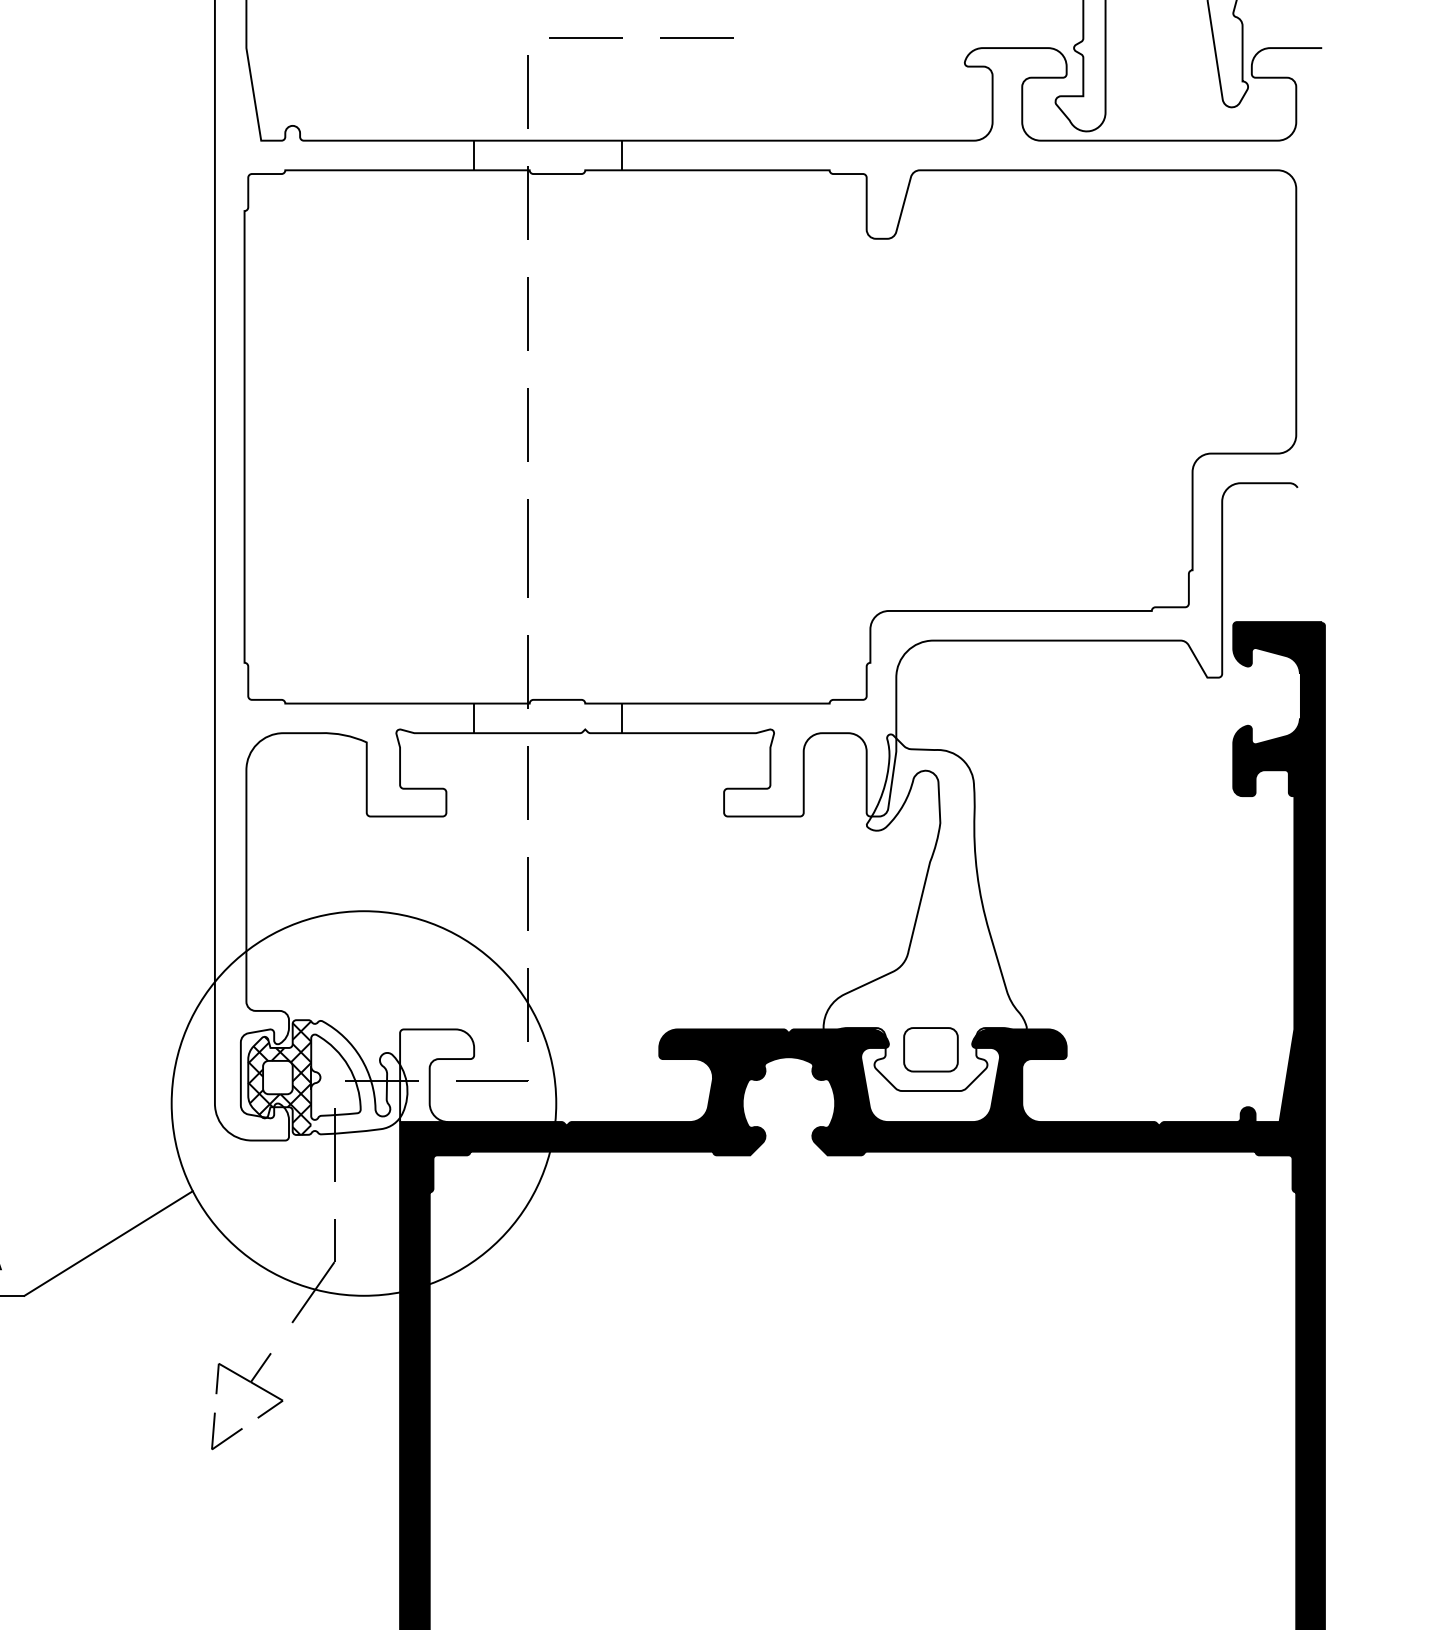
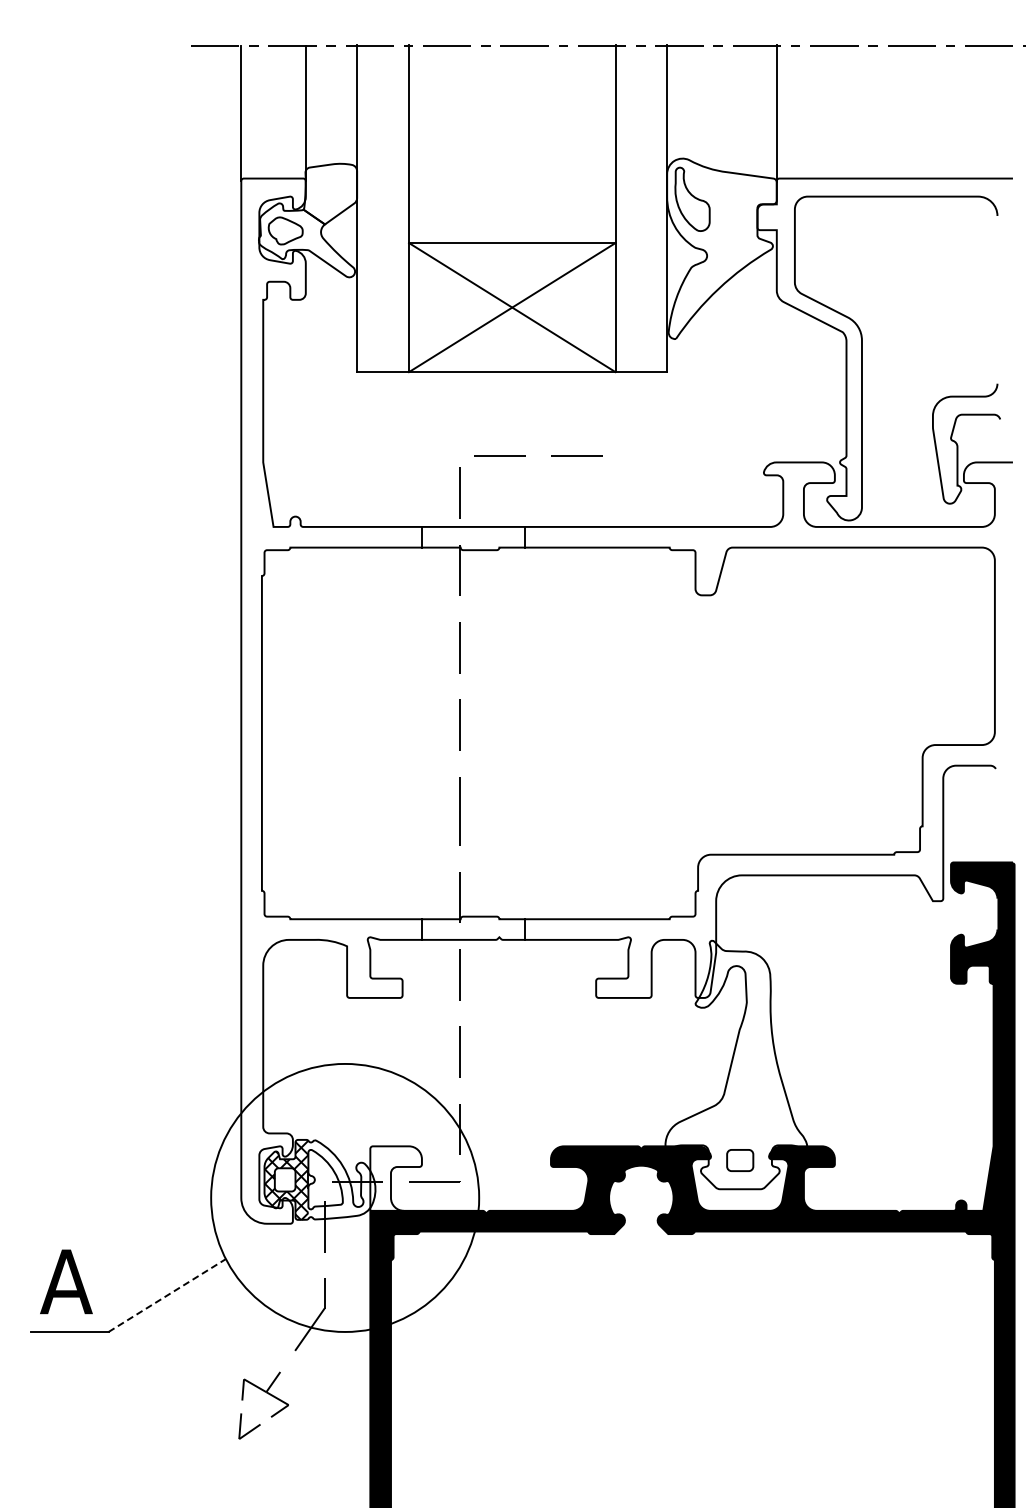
part: (929, 1049) -> (739, 1160), size x0.7
line: (109, 1243) -> (167, 1295), solid -> dashed

